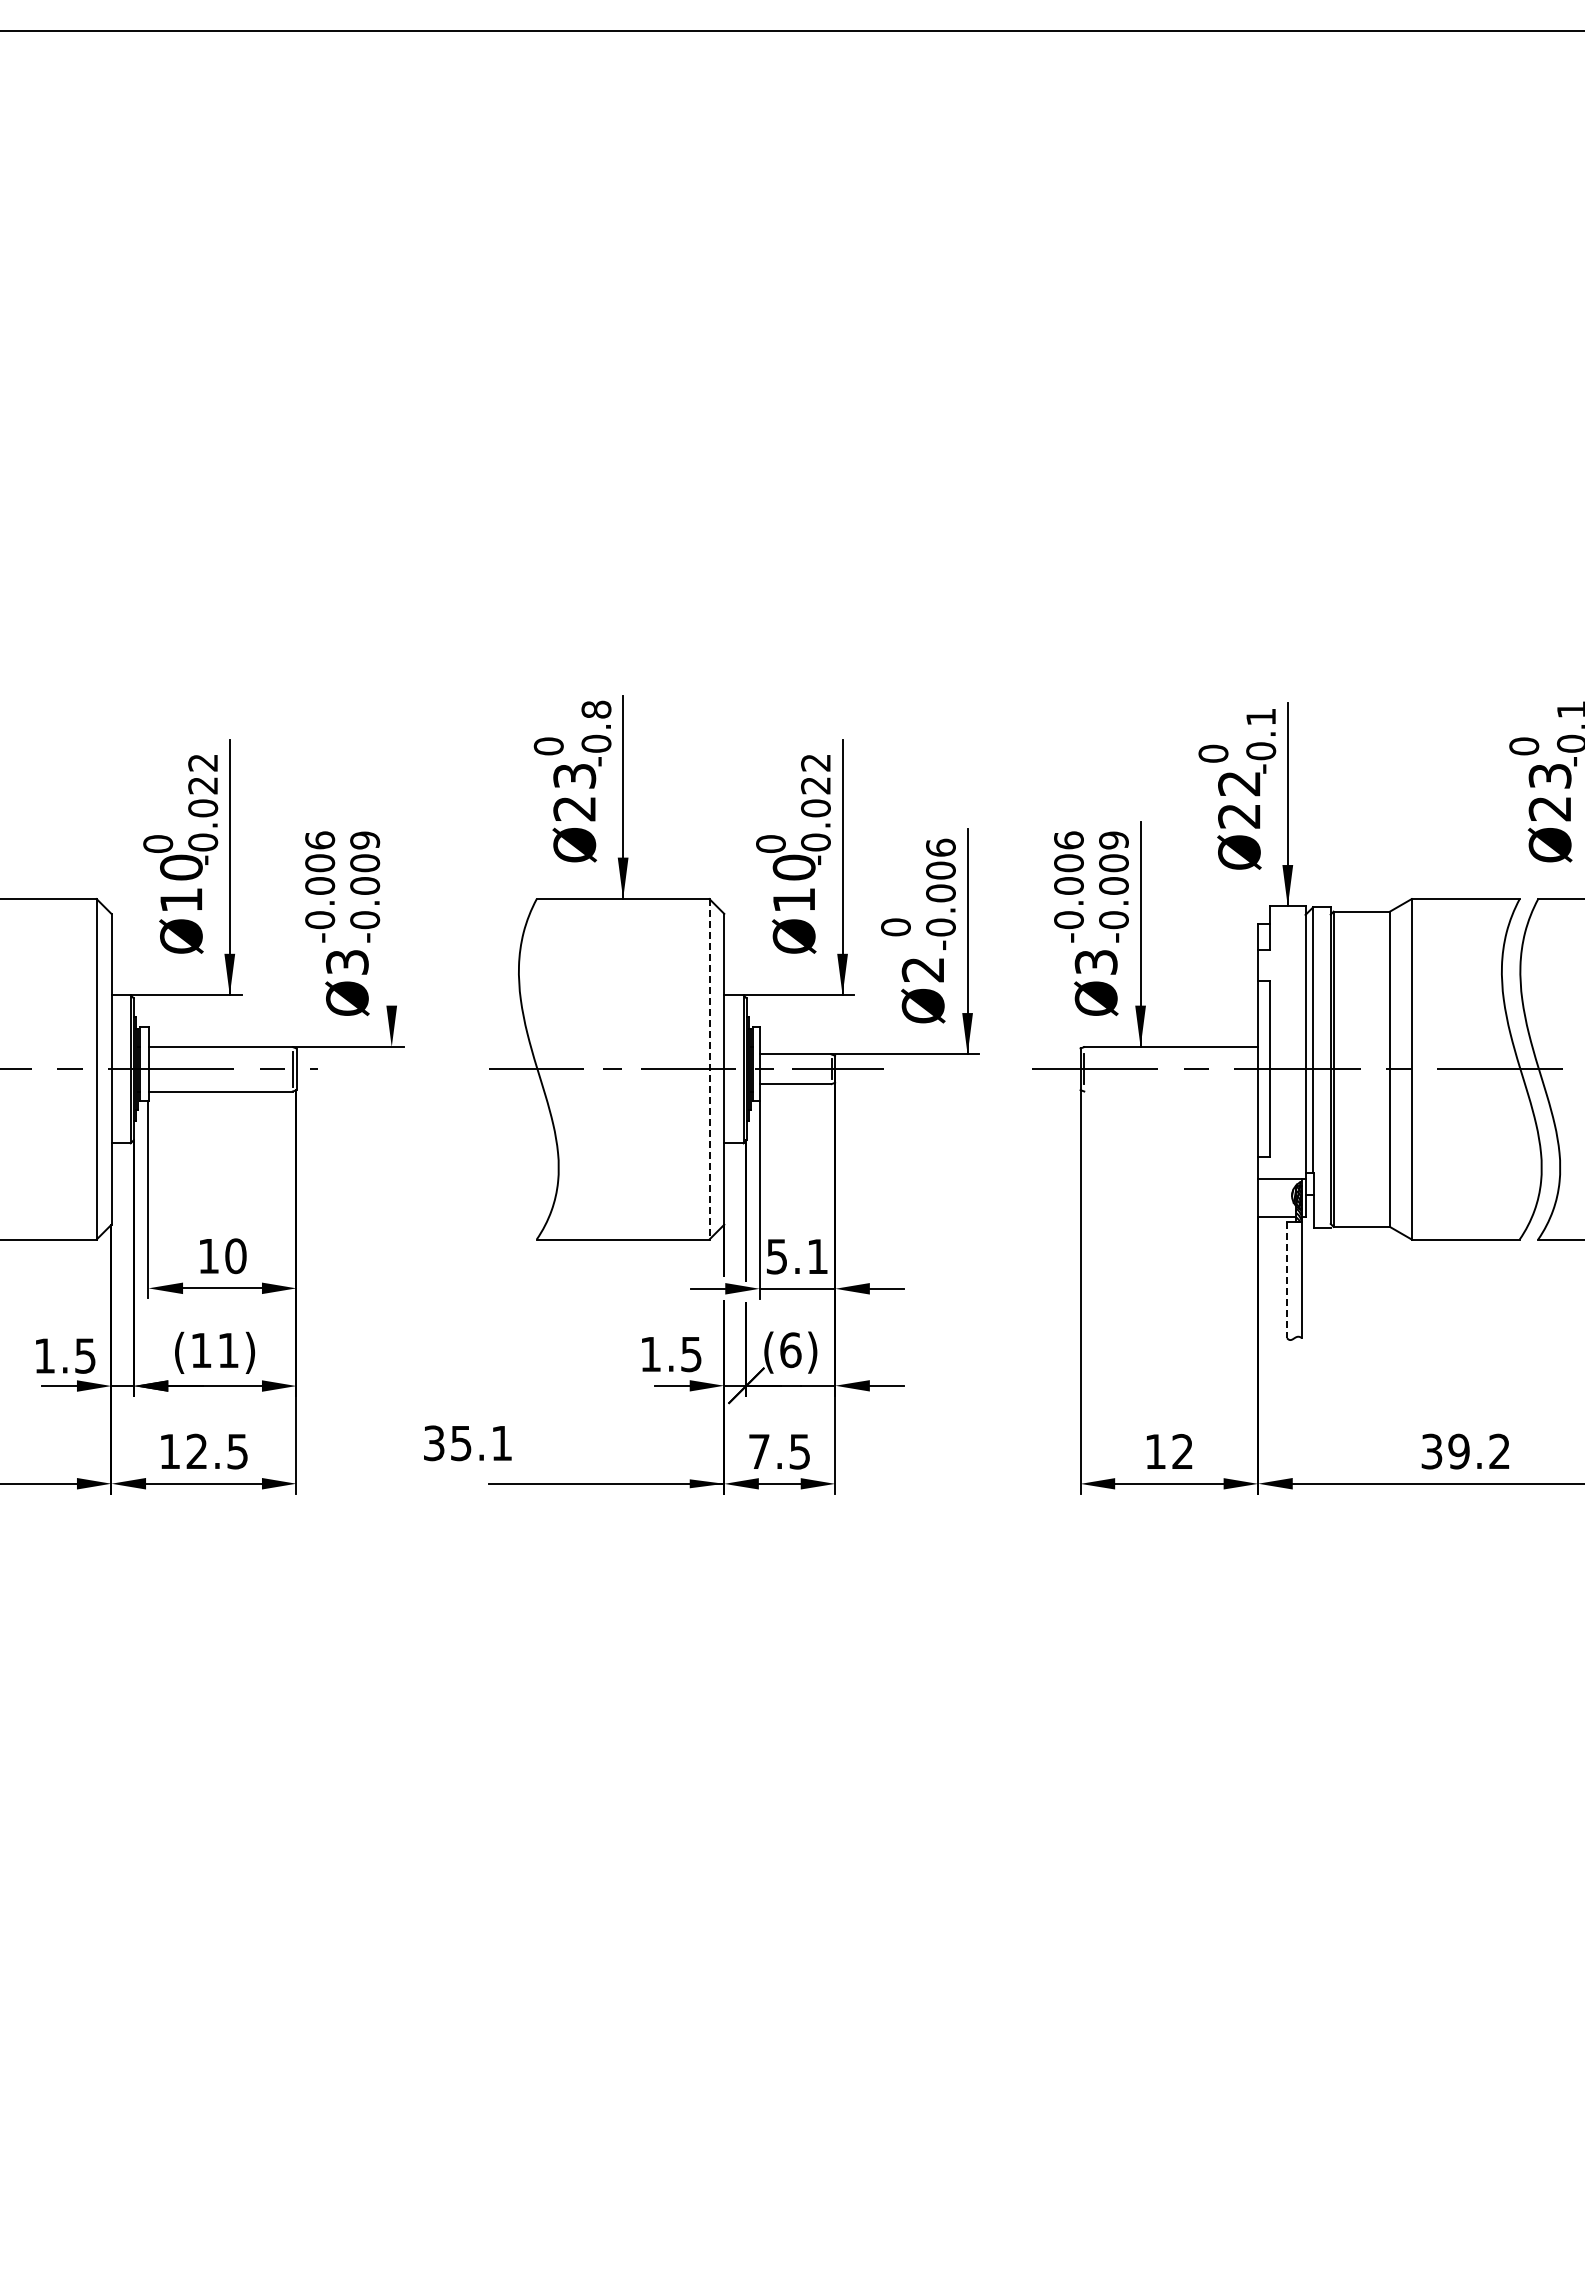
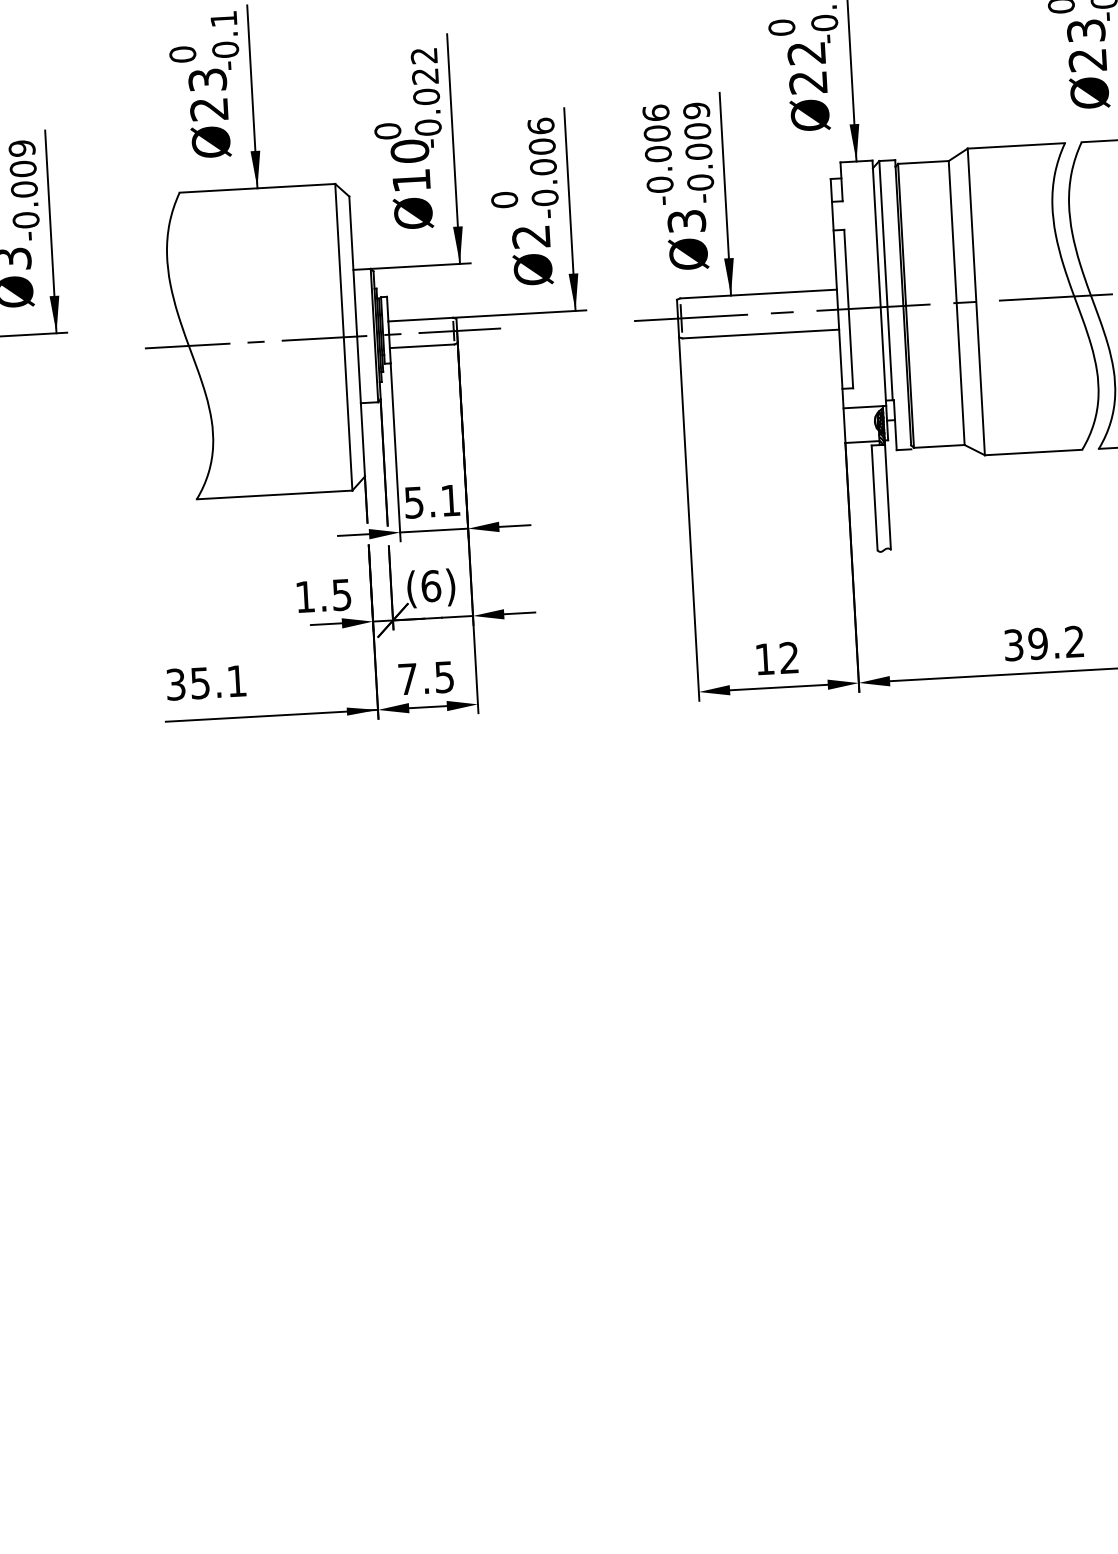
text: (596, 709) -> (223, 18), -0.8 -> -0.1
line: (391, 934) -> (50, 231), added
line: (709, 1069) -> (343, 337), dashed -> solid
line: (1171, 1091) -> (761, 334), added
line: (1287, 1280) -> (875, 498), dashed -> solid
text: (467, 1443) -> (205, 683), moved

